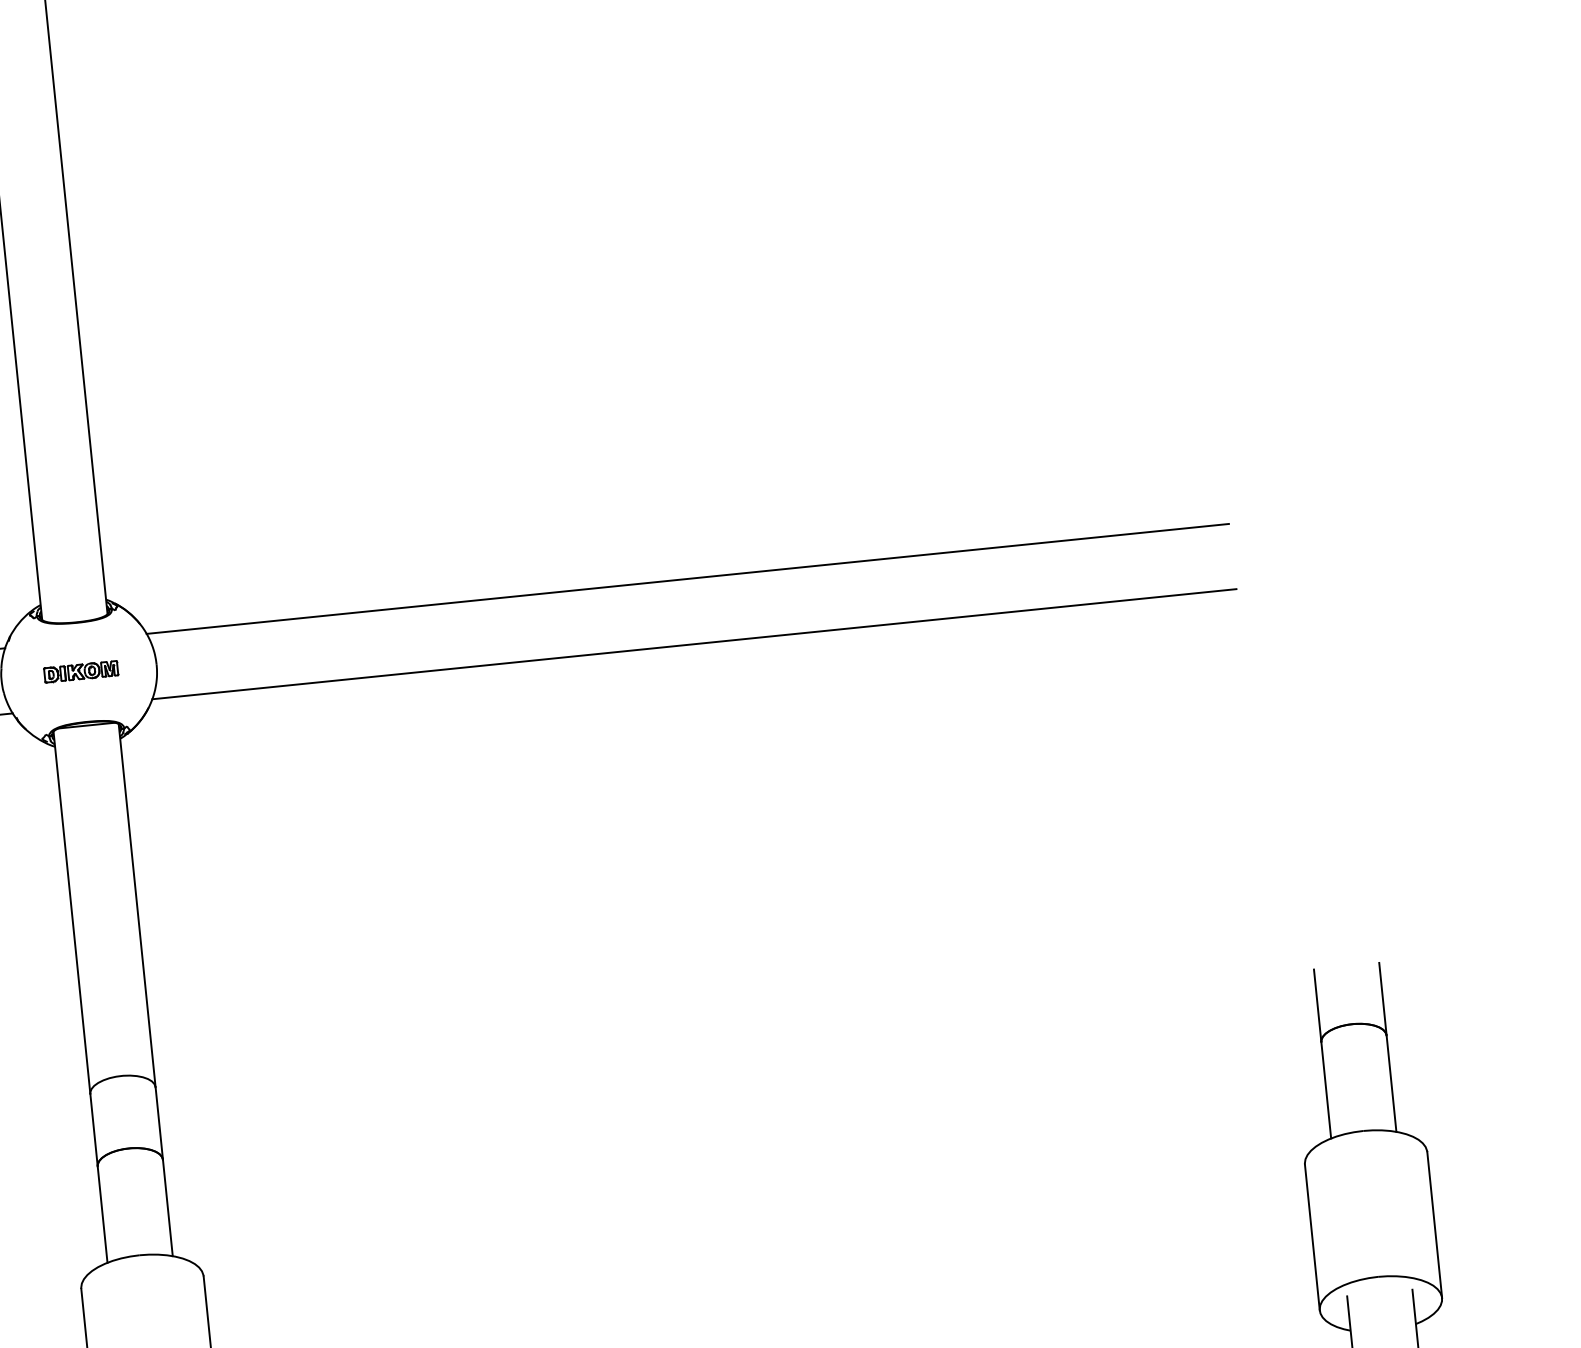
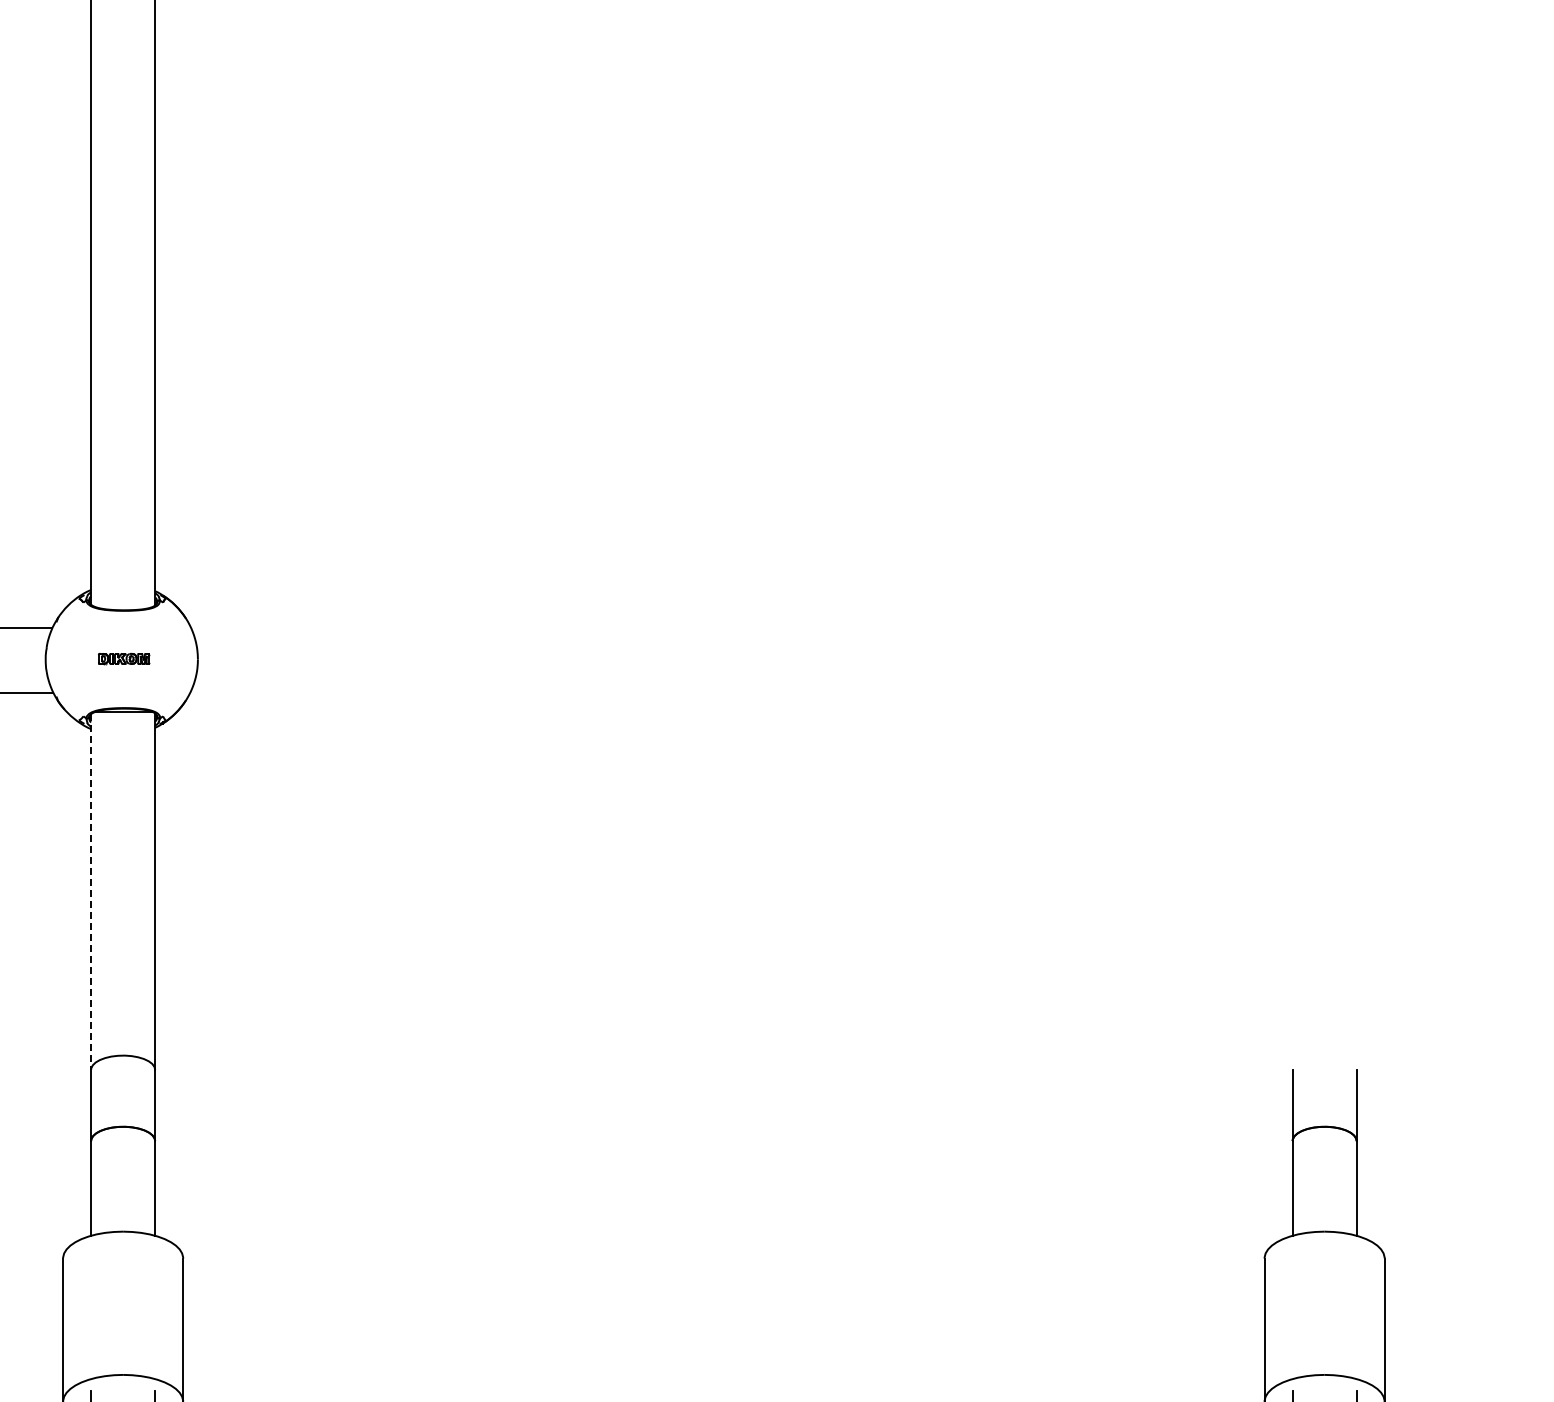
line: (687, 578) -> (722, 628), removed
line: (694, 644) -> (722, 692), removed
part: (81, 671) -> (124, 658), size x0.7
line: (72, 913) -> (91, 892), solid -> dashed

